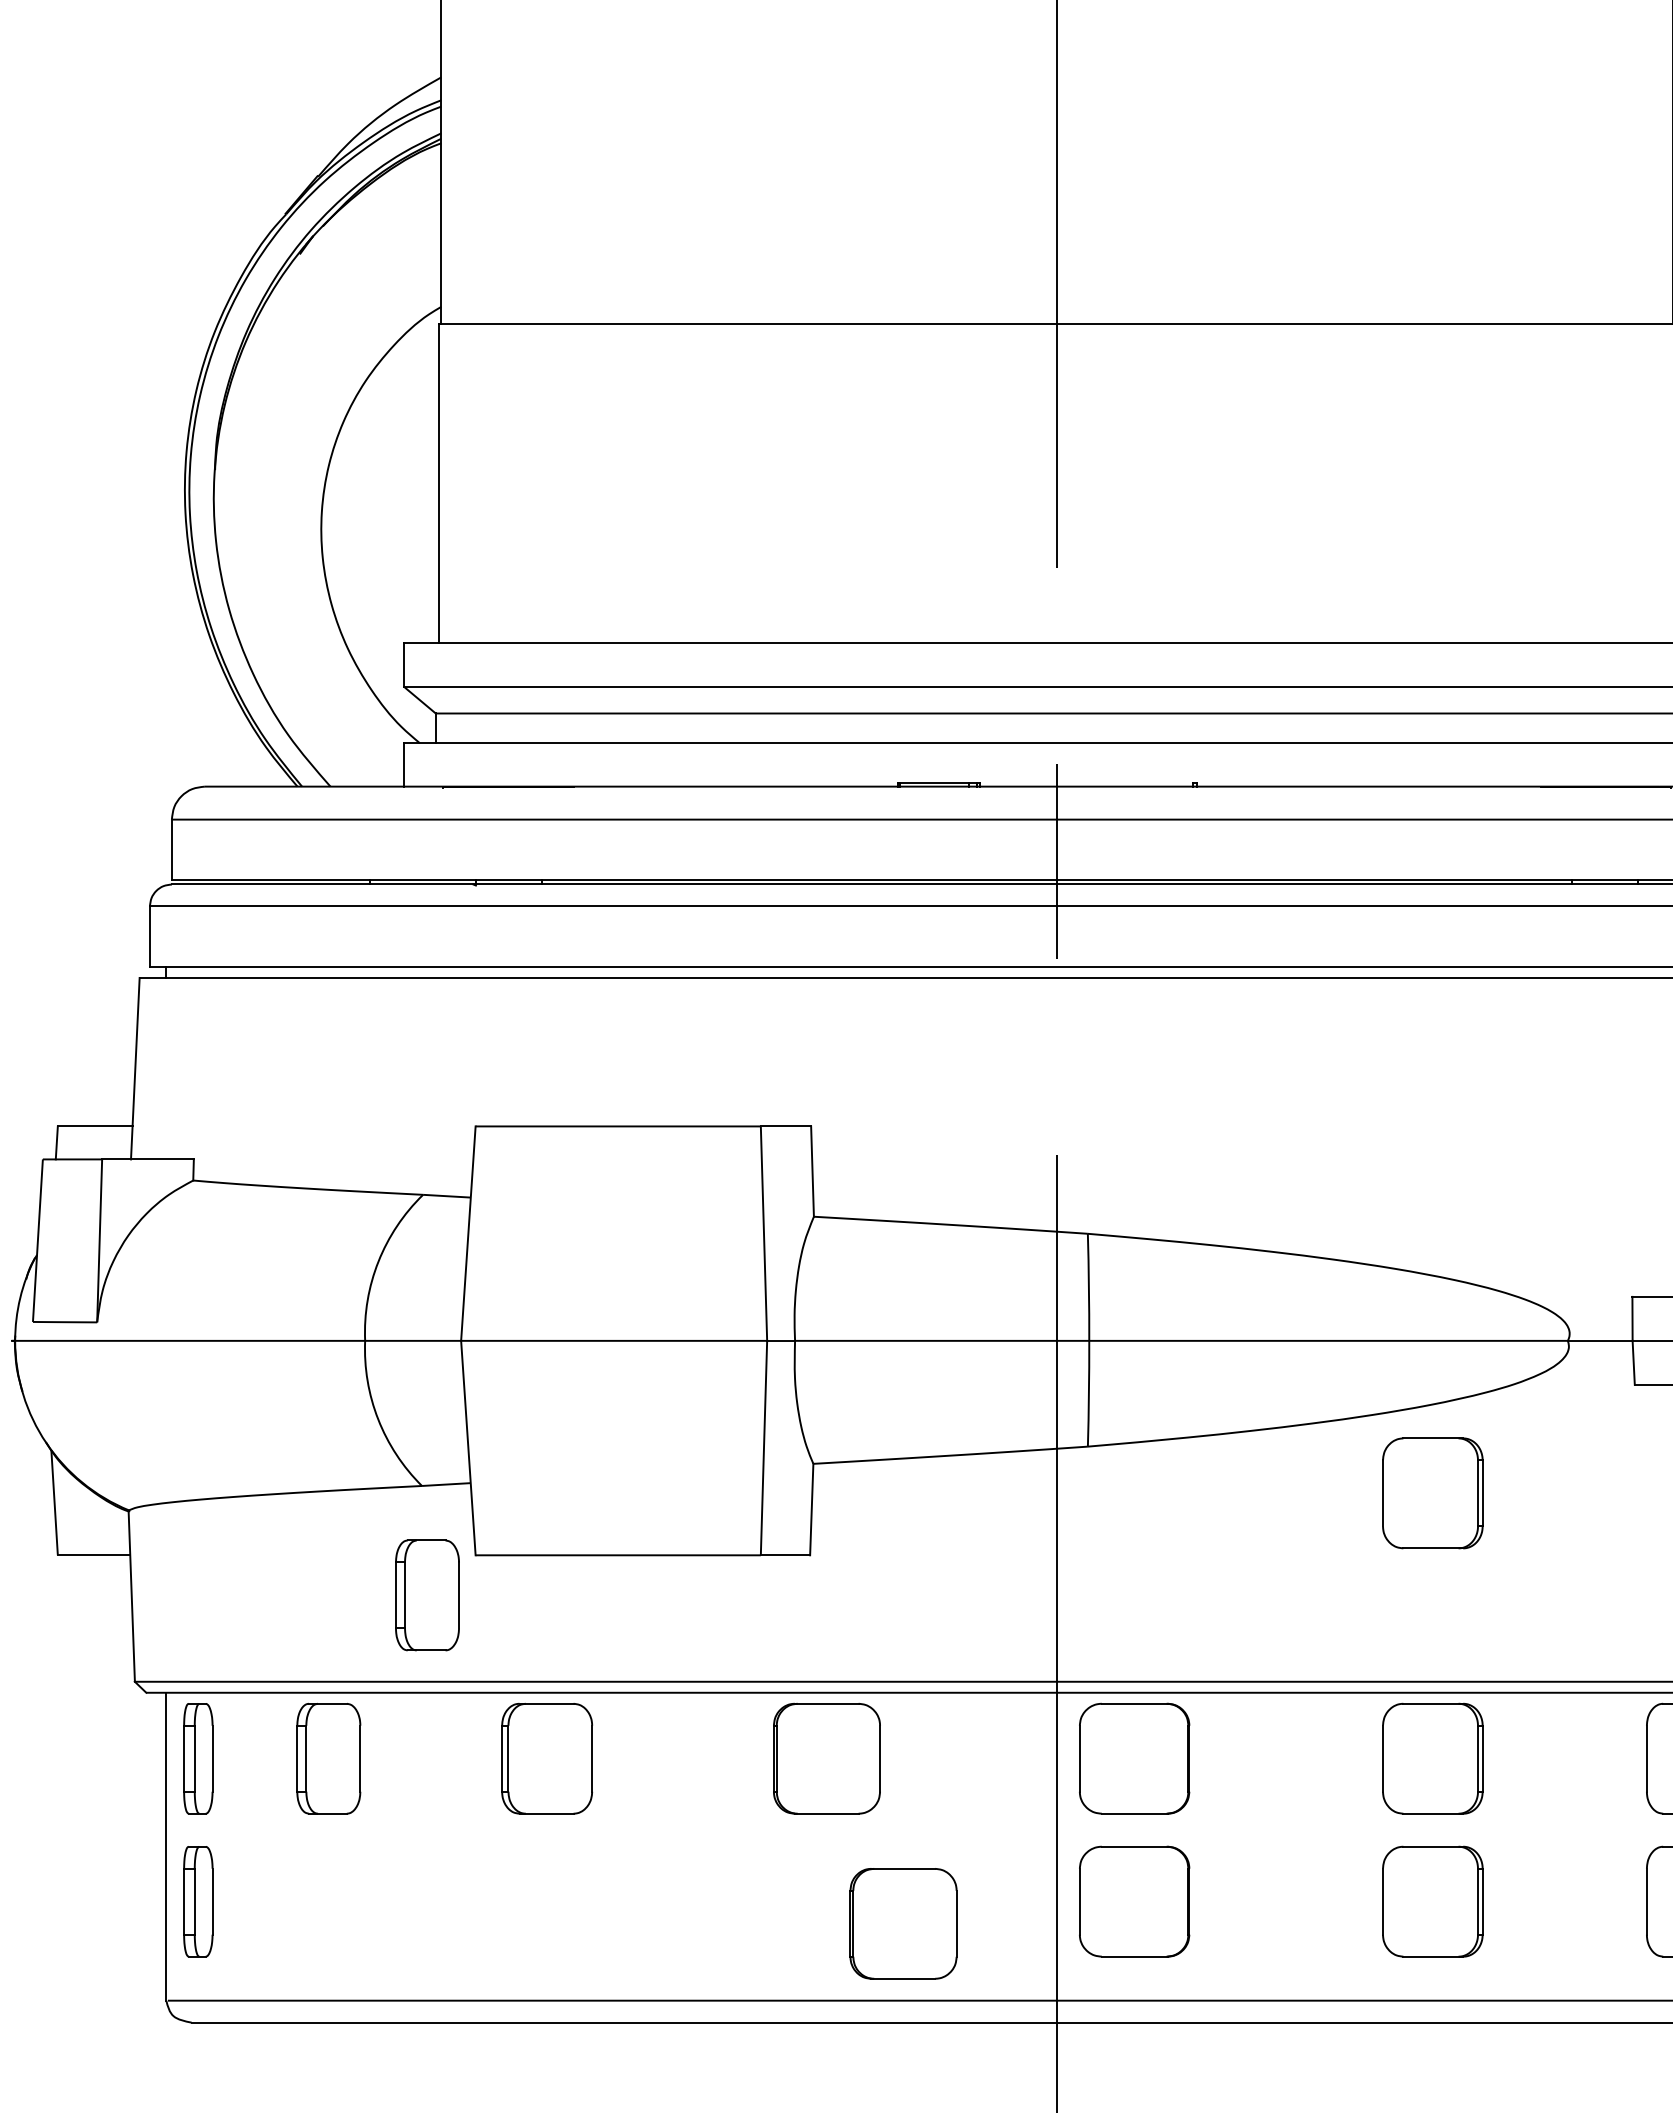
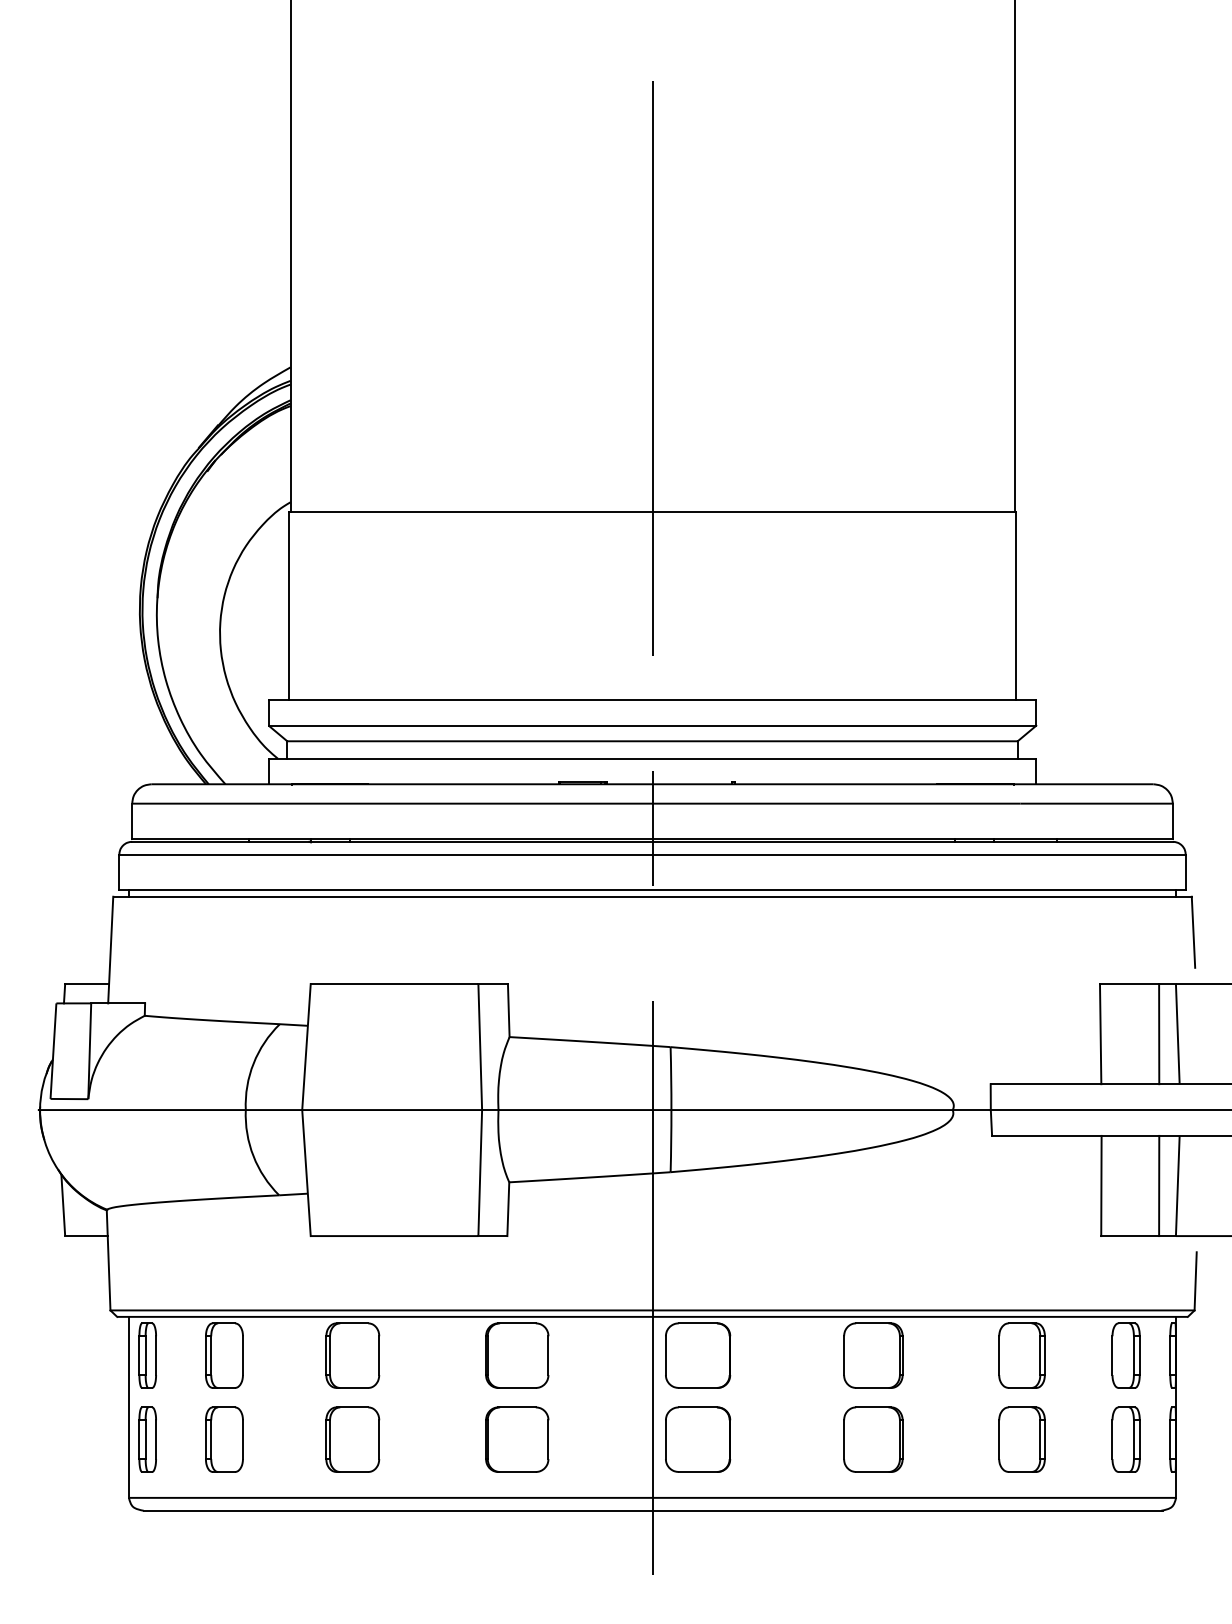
part: (1433, 1493) -> (873, 1199), removed
part: (427, 1595) -> (224, 1439), moved
part: (546, 1901) -> (352, 1439), added
part: (903, 1923) -> (517, 1439), moved

